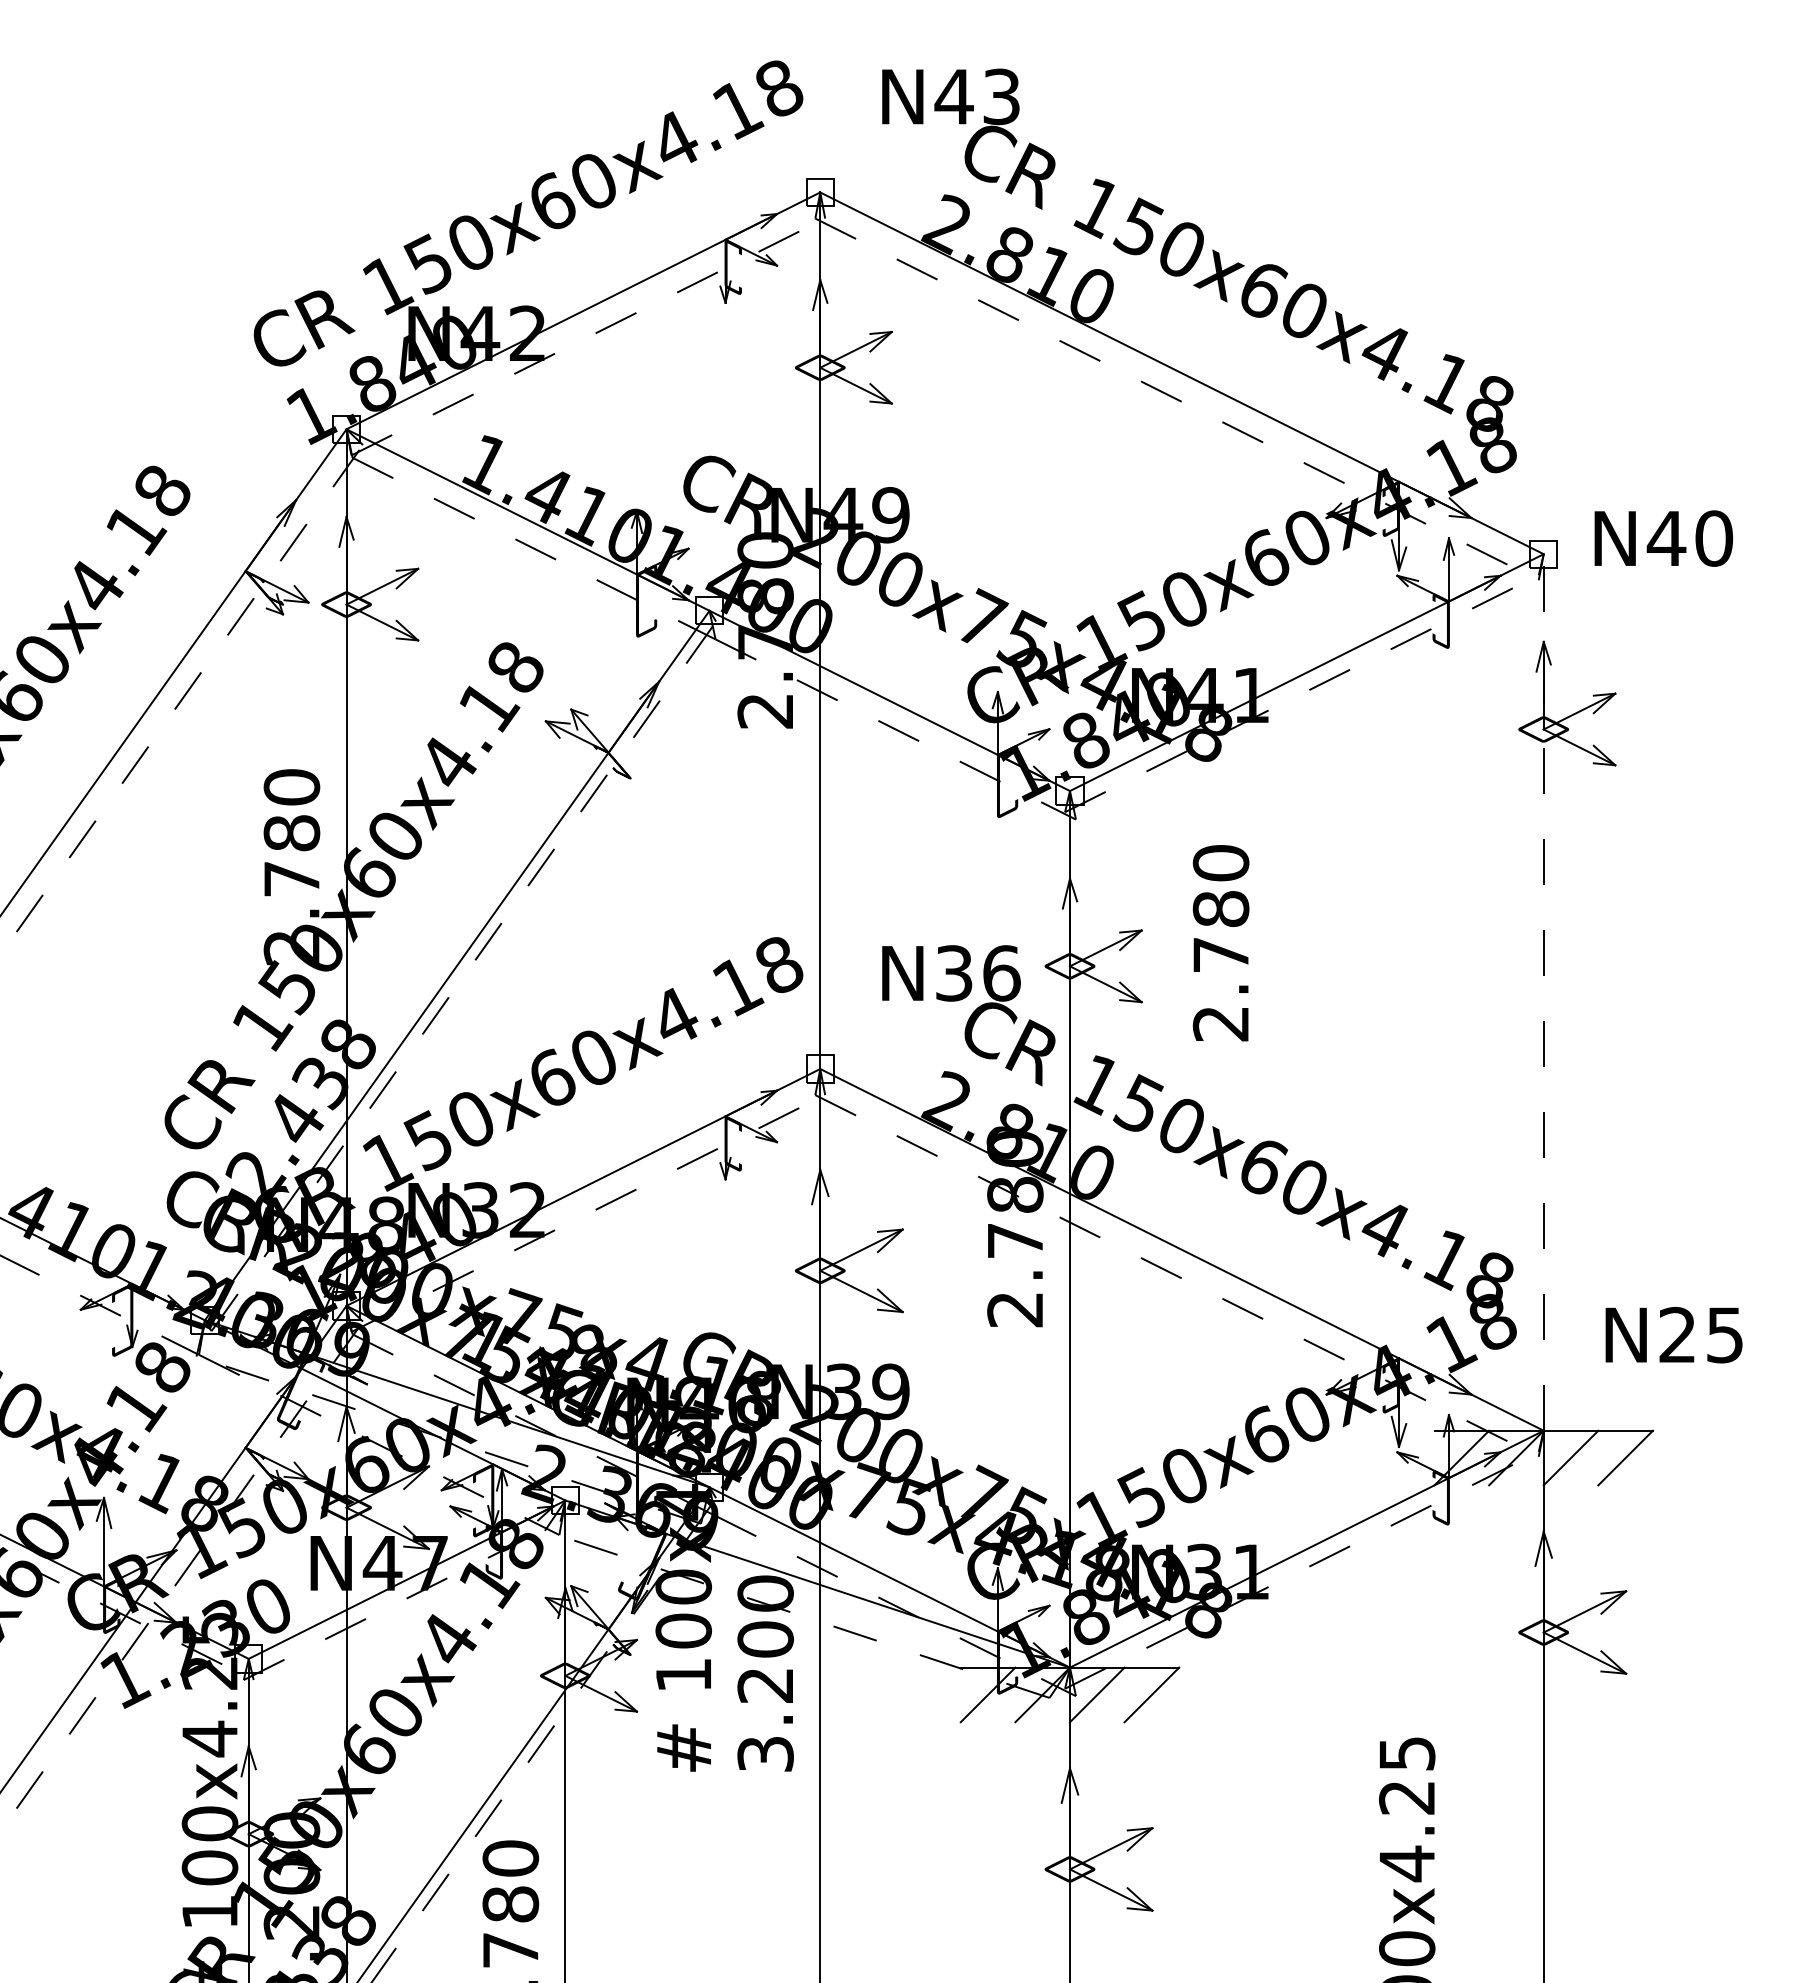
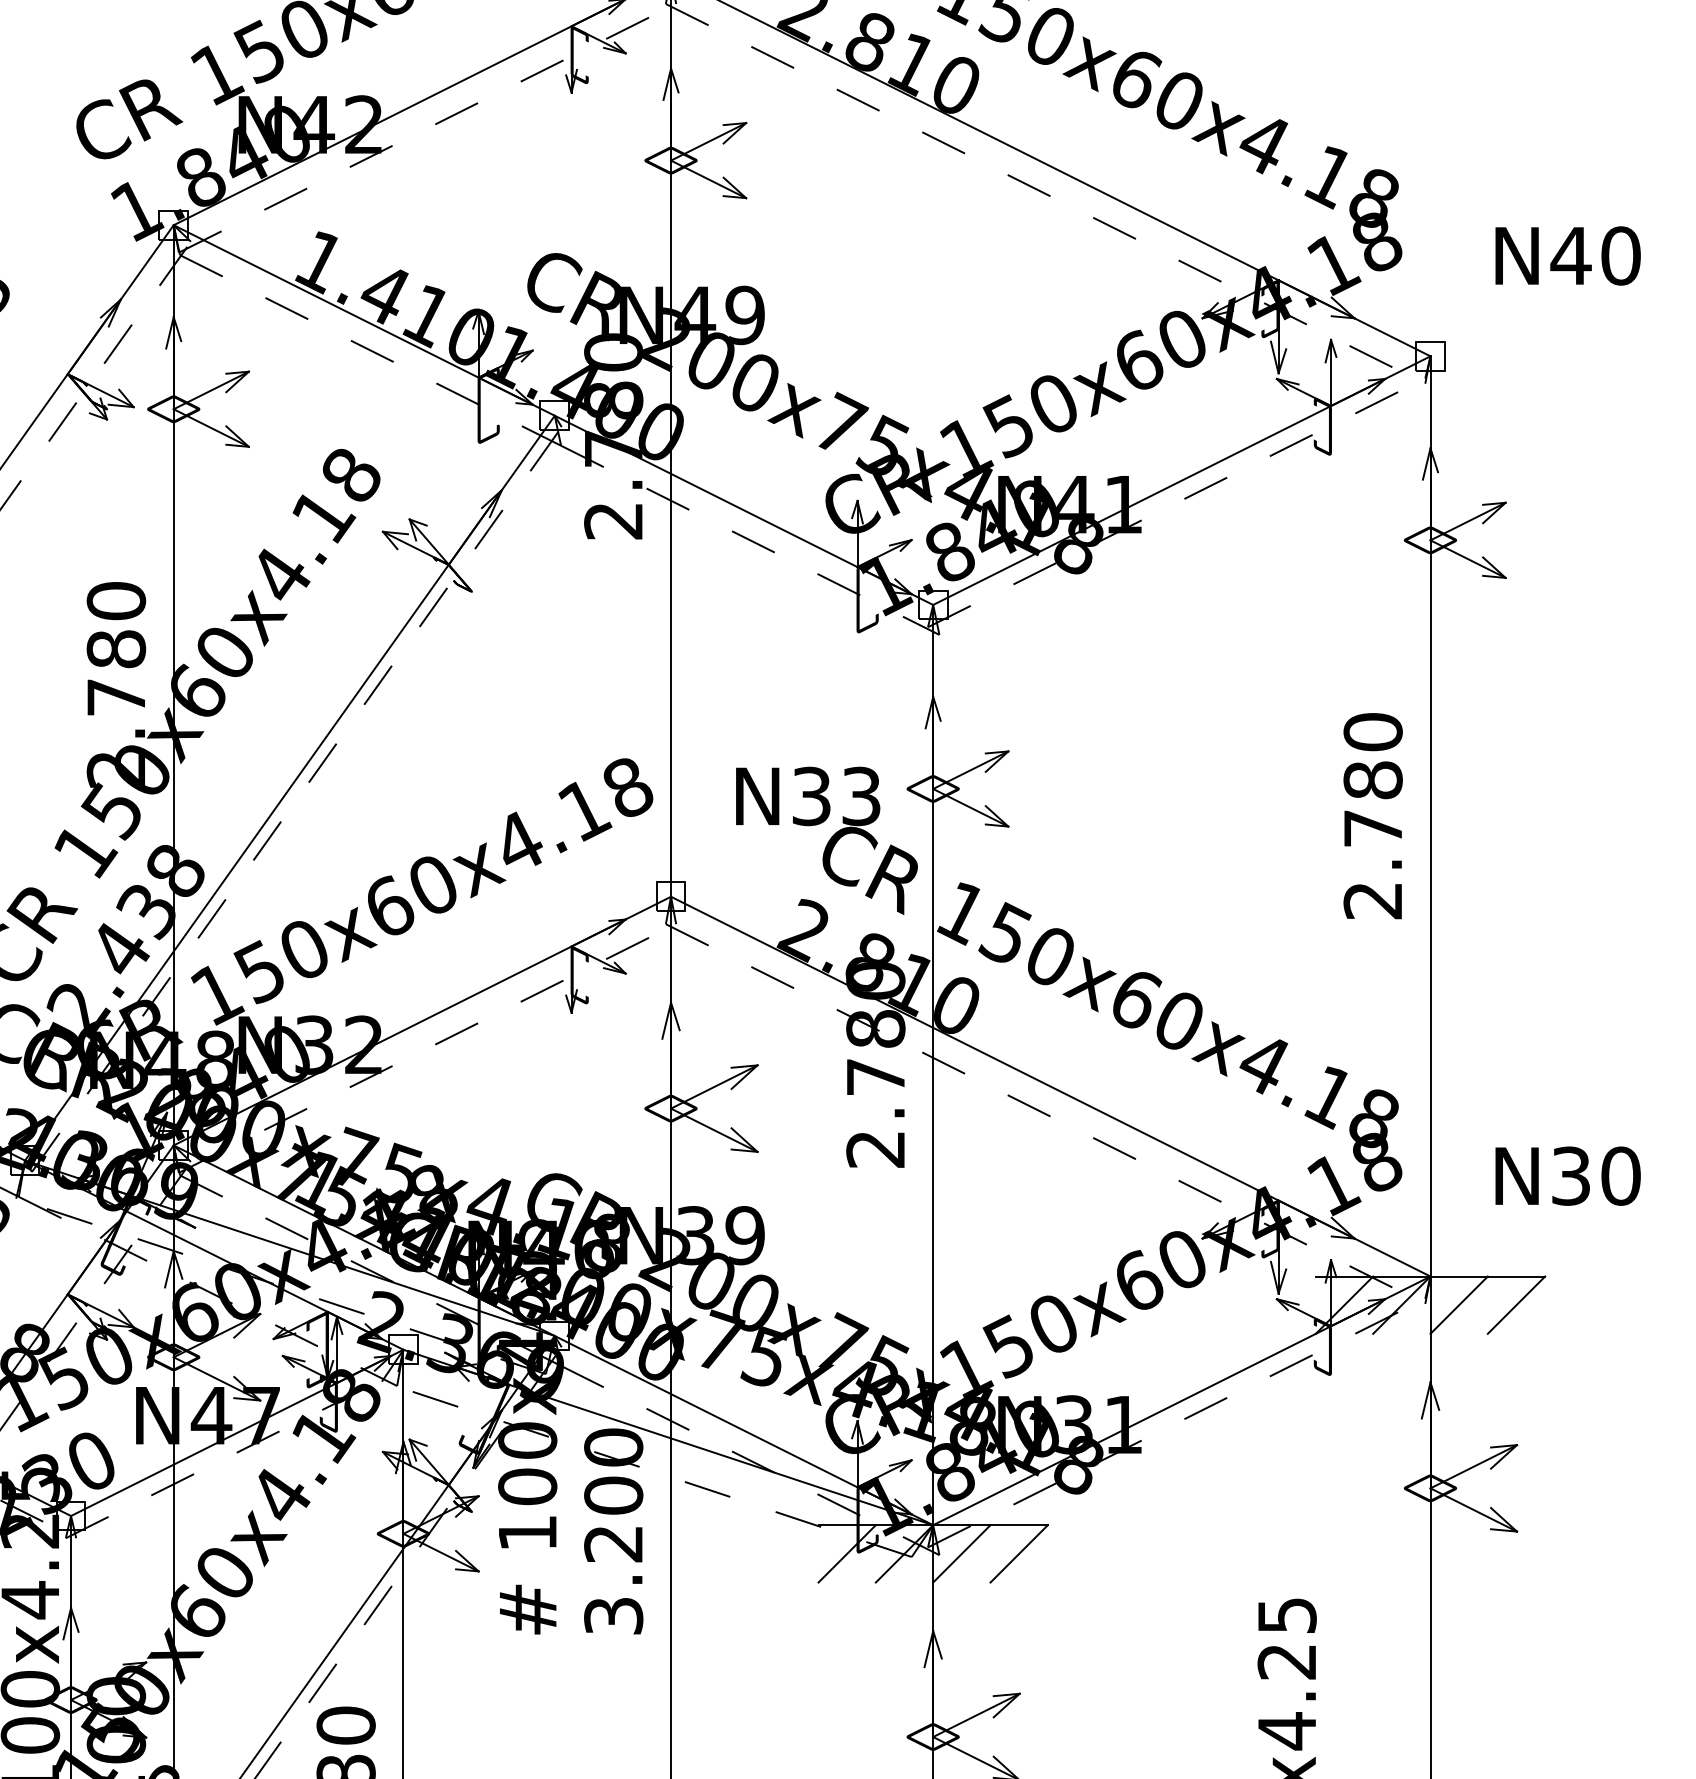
text: (1663, 538) -> (1567, 255), moved
text: (1220, 943) -> (1372, 816), moved
text: (1001, 973) -> (861, 796), N36 -> N33
line: (1543, 991) -> (1430, 815), dashed -> solid
text: (1701, 1334) -> (1596, 1175), N25 -> N30

